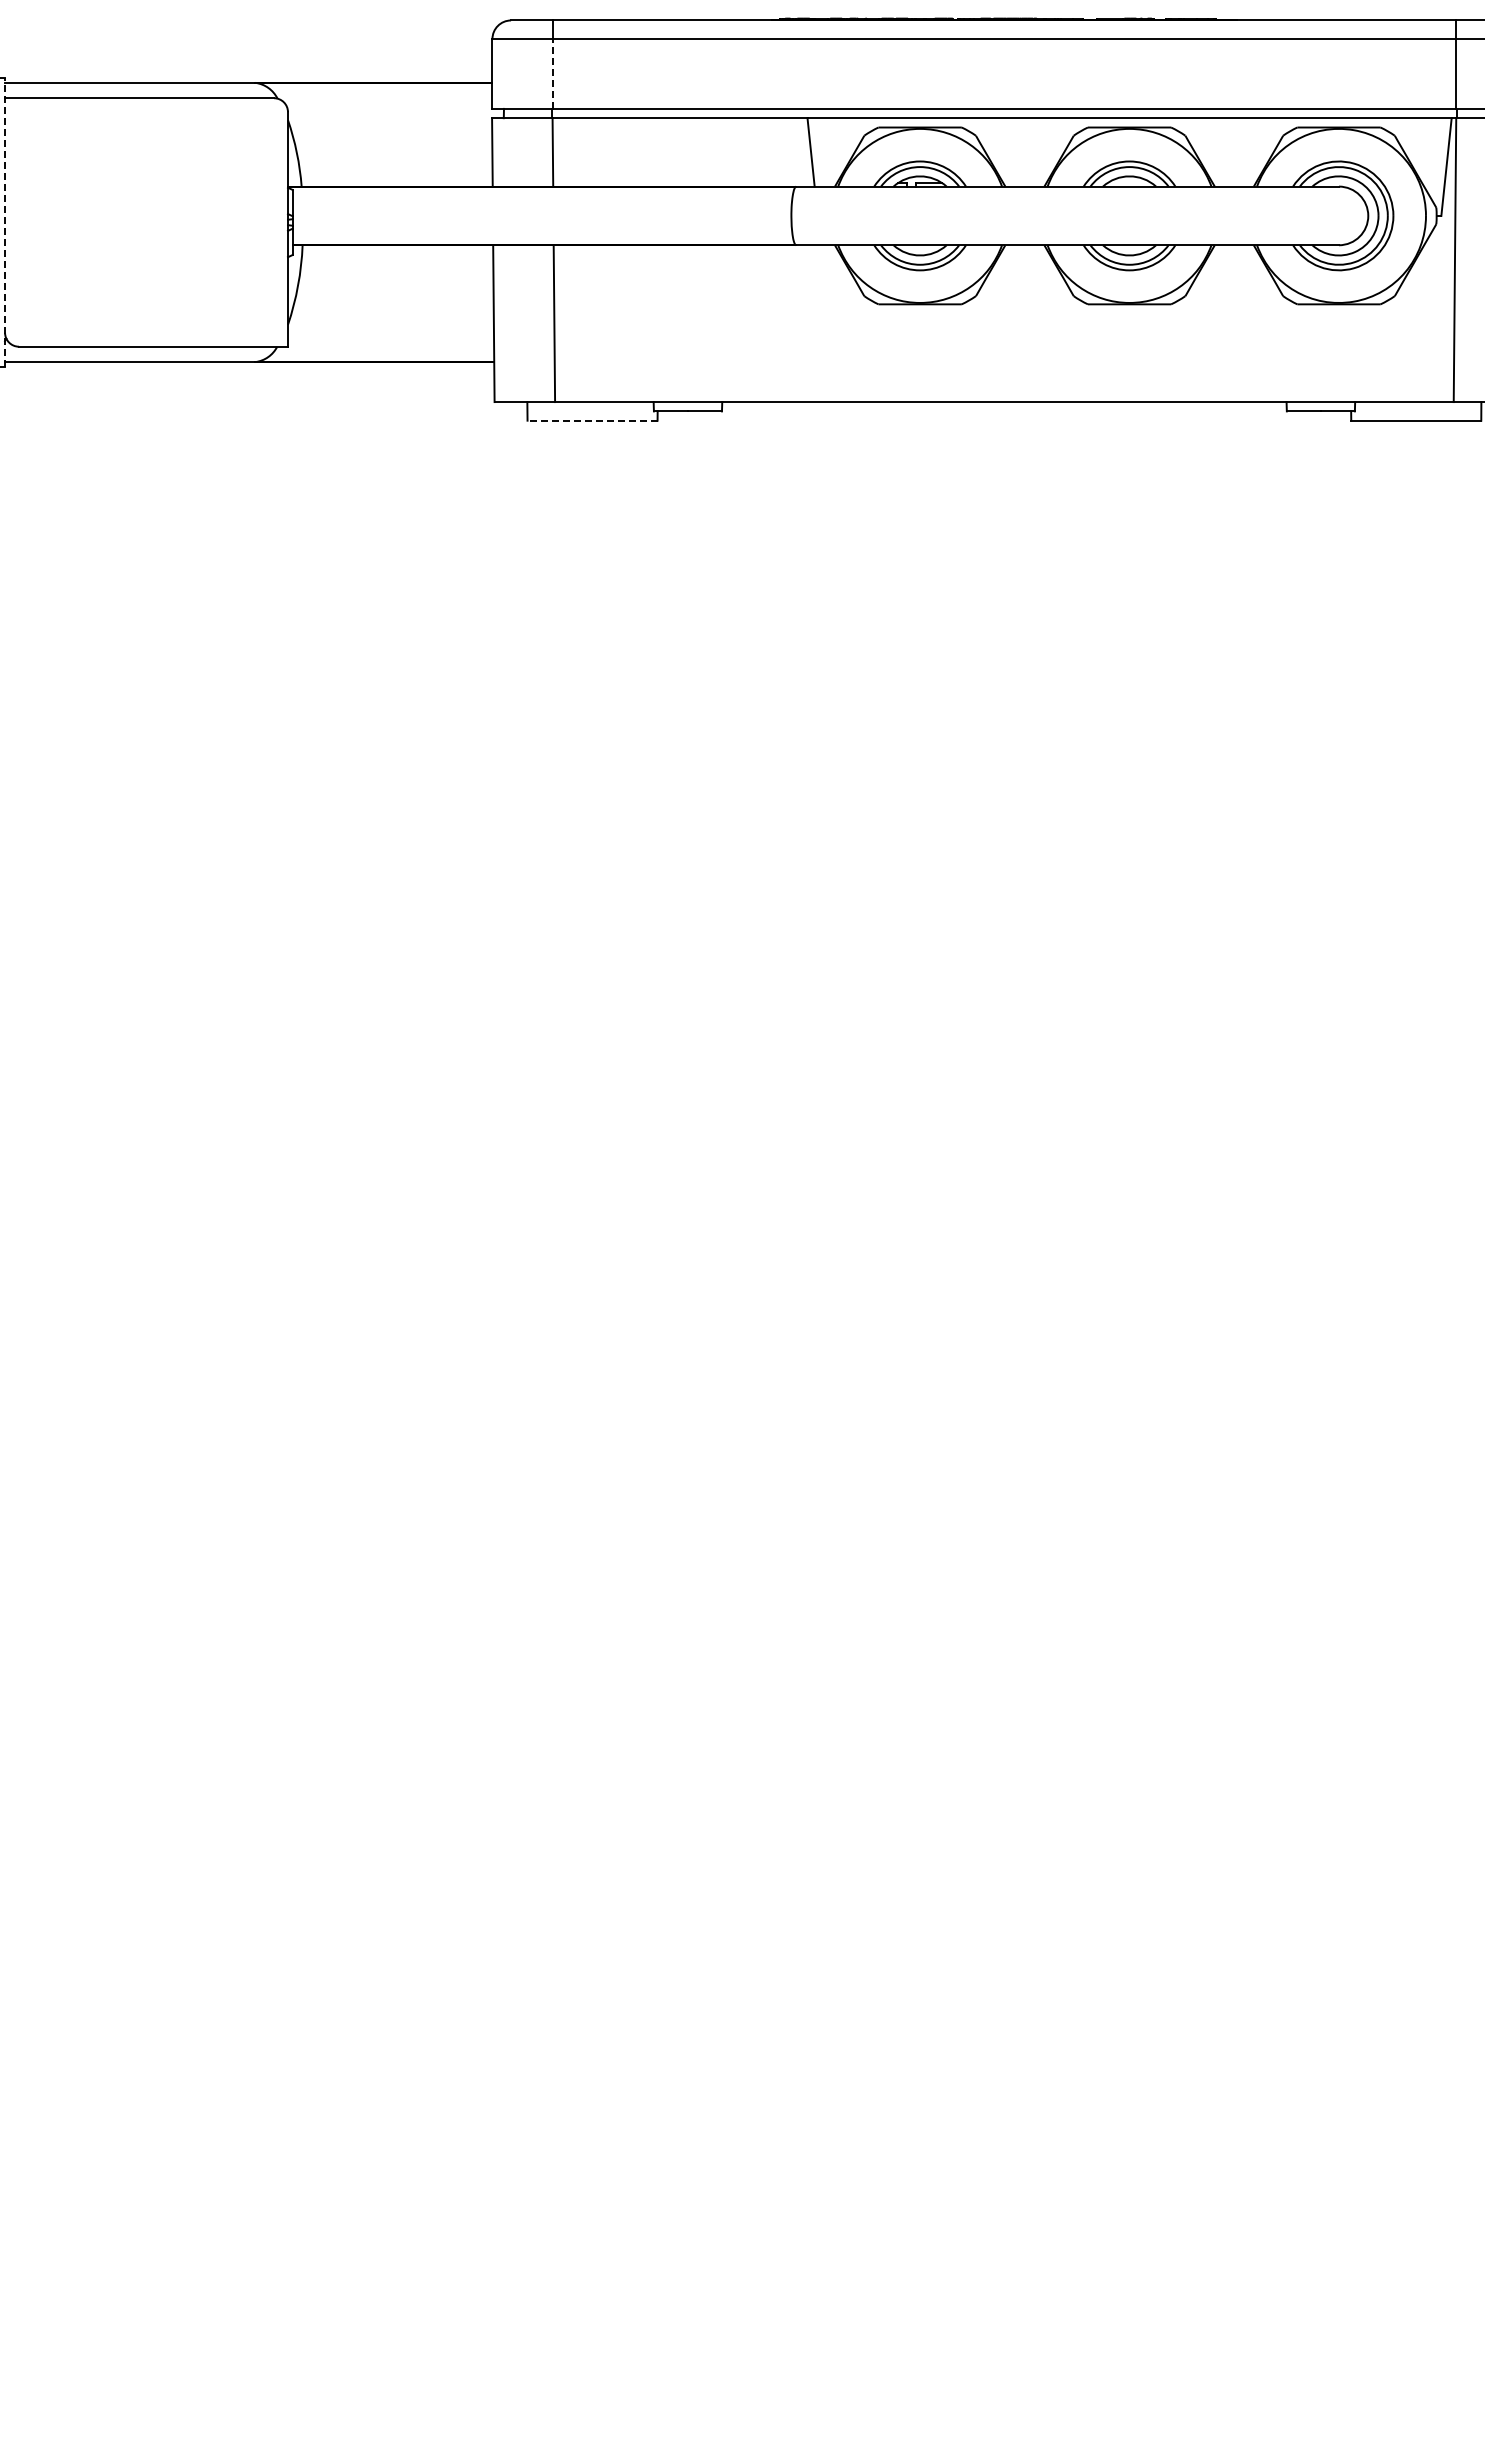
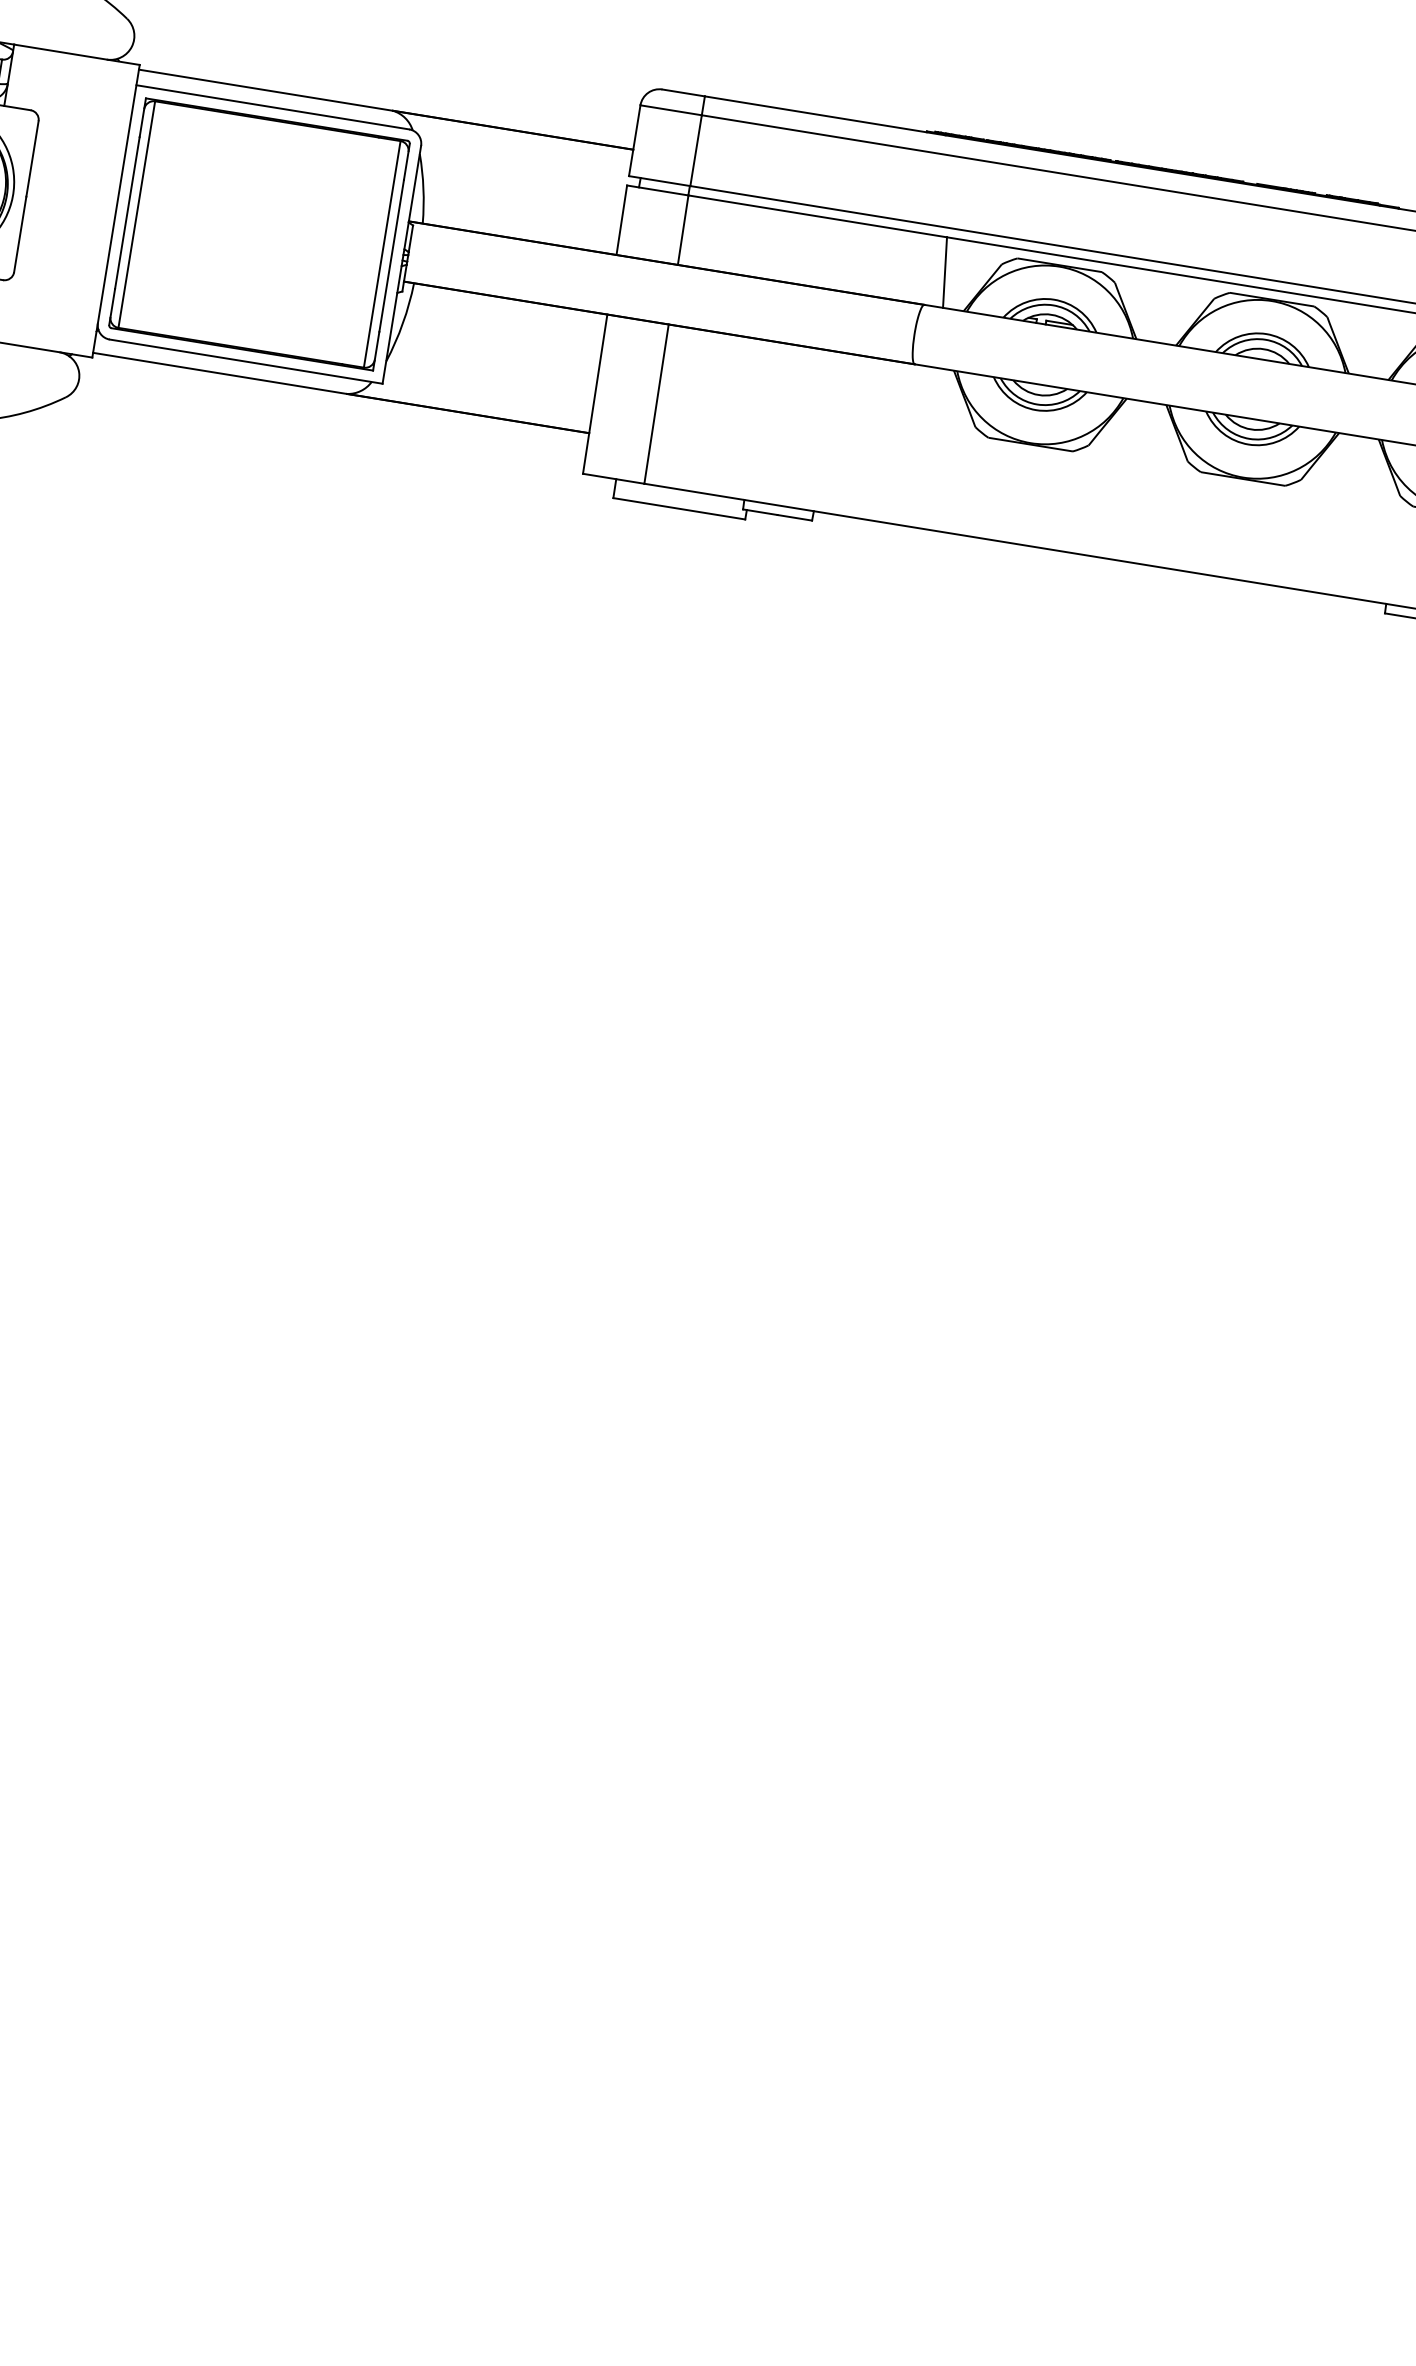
line: (552, 74) -> (695, 151), dashed -> solid
line: (5, 221) -> (116, 210), dashed -> solid
part: (146, 222) -> (259, 234), added
line: (592, 420) -> (679, 508), dashed -> solid

